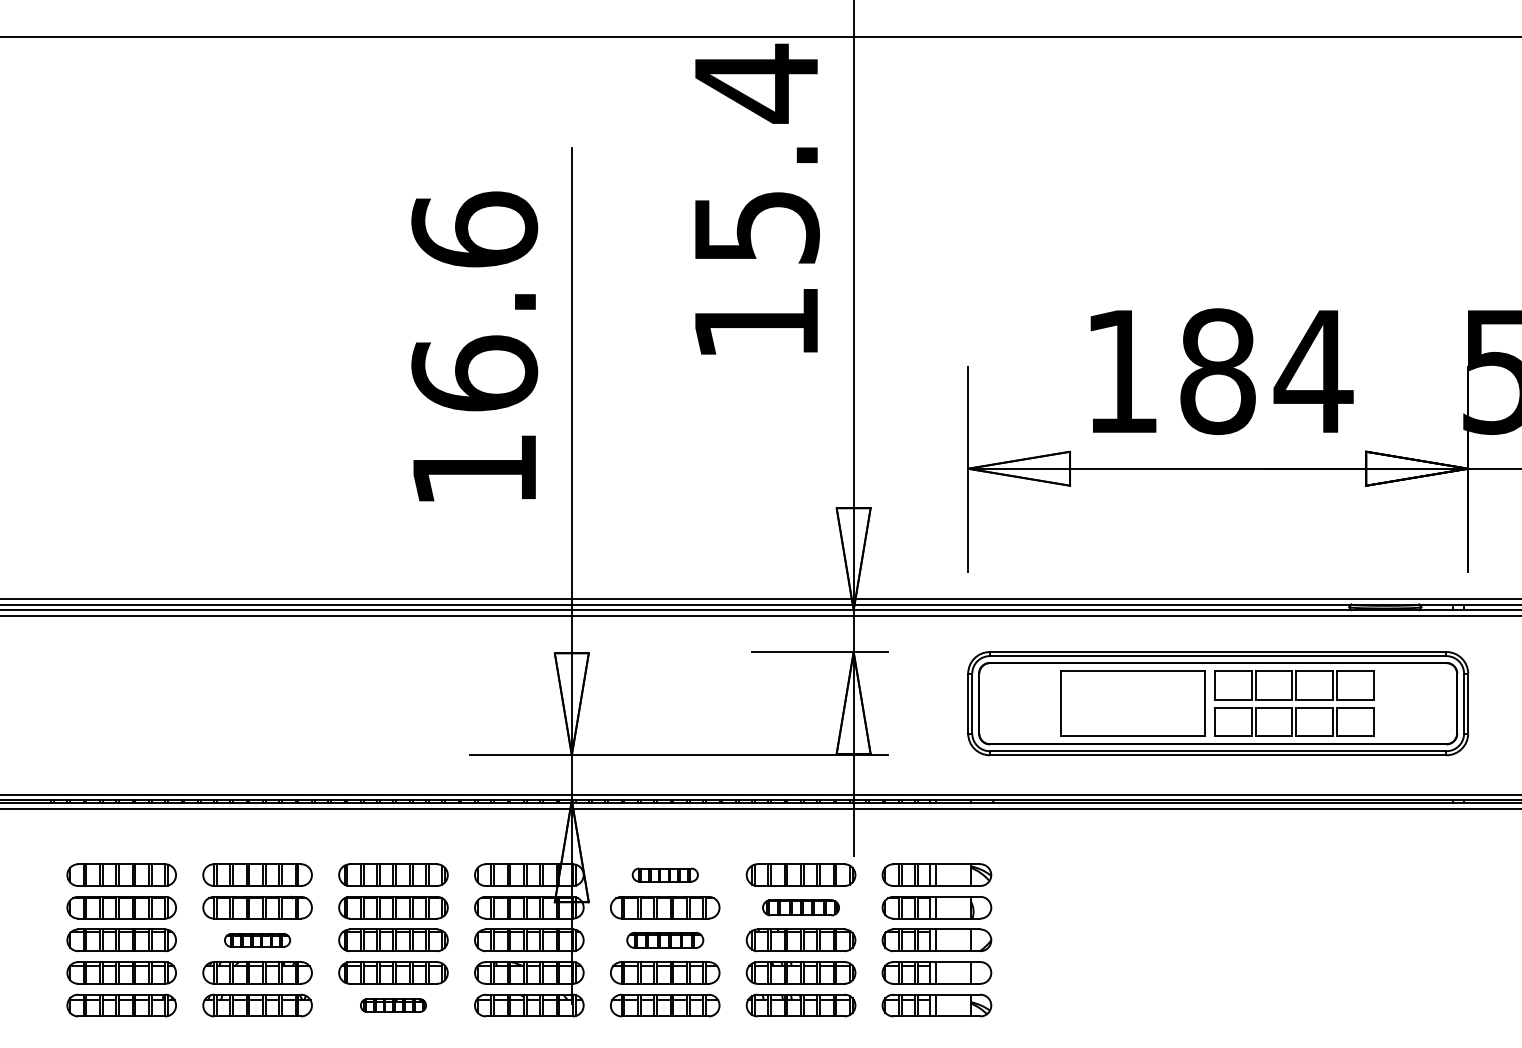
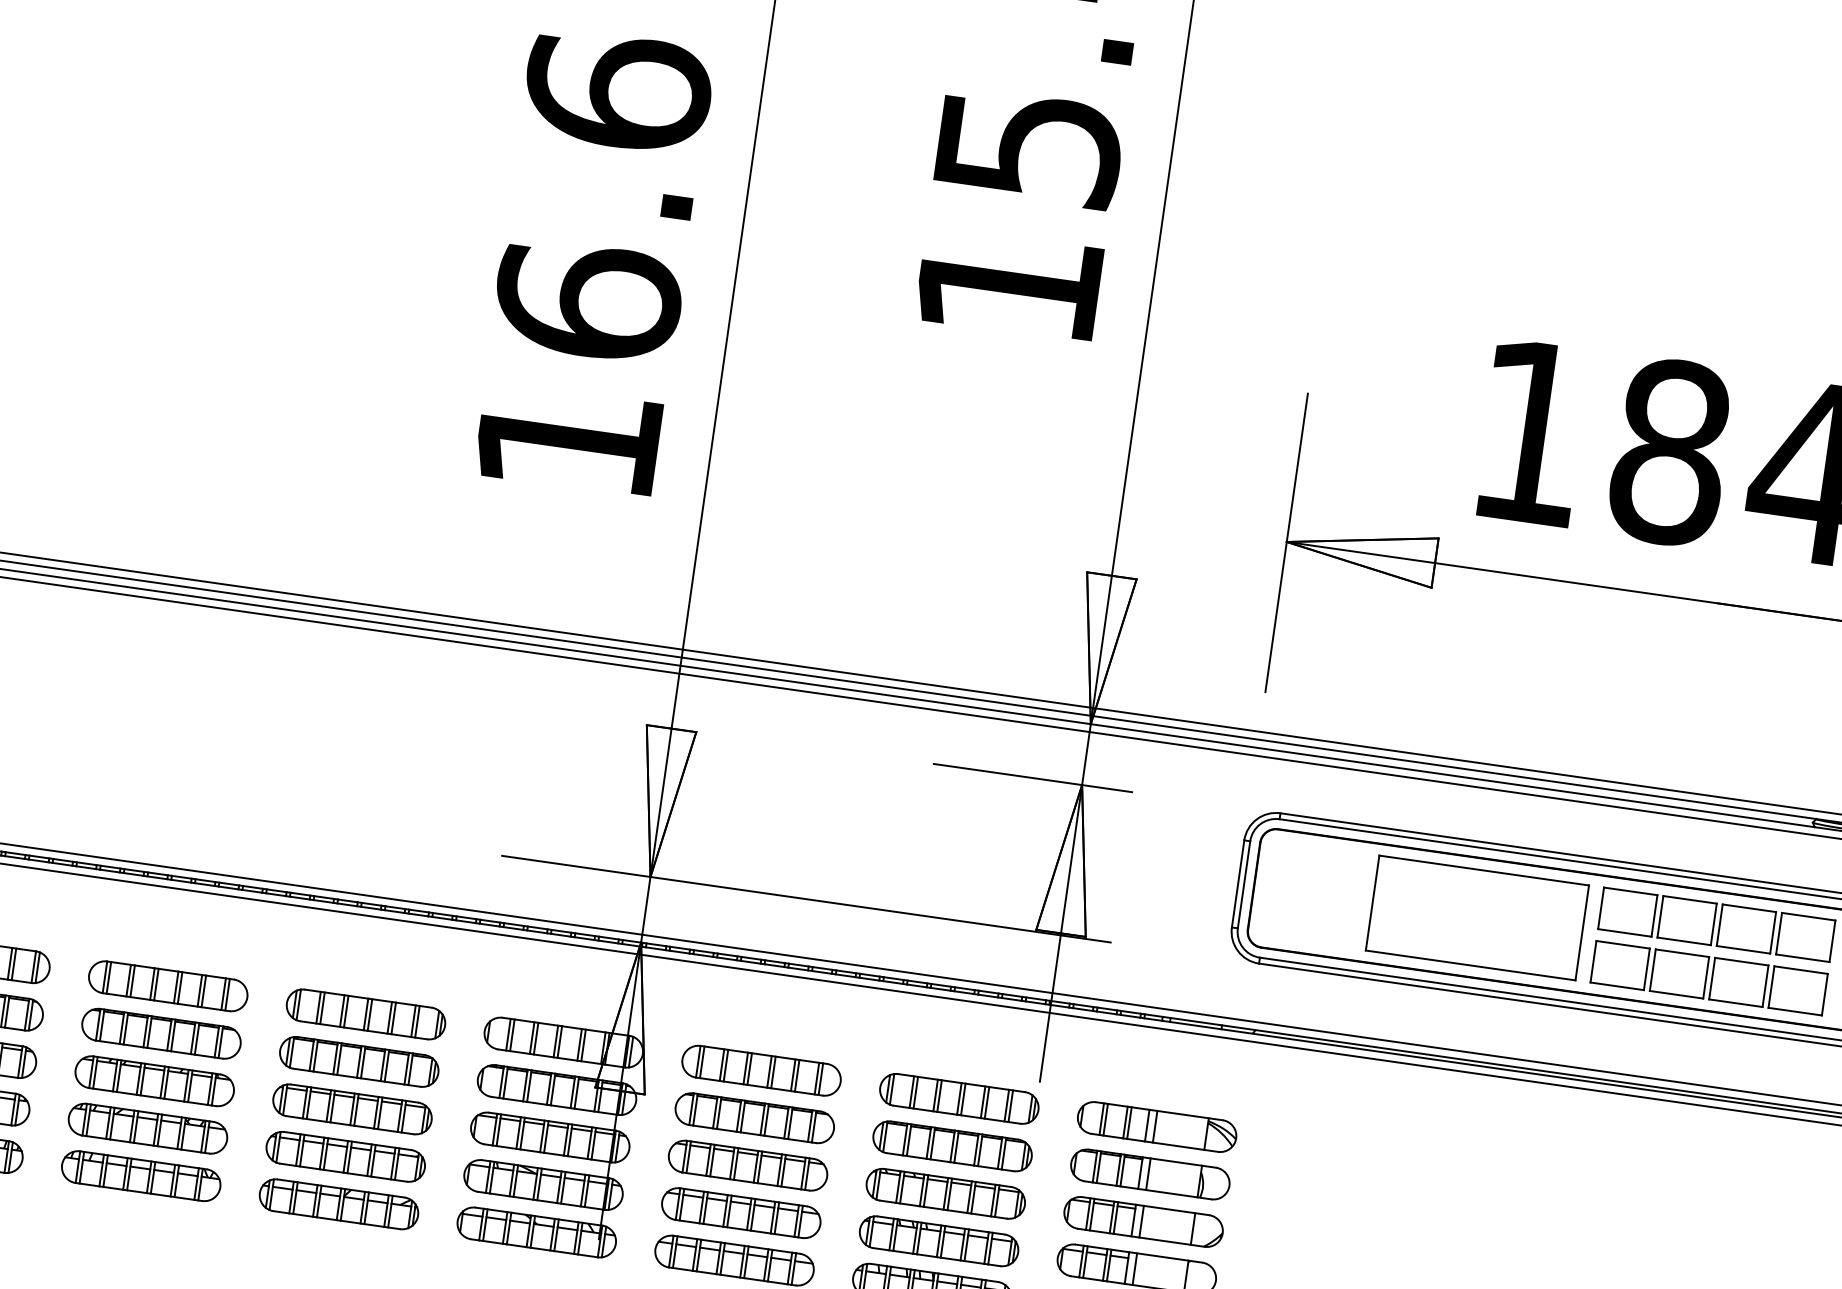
part: (665, 874) -> (762, 1069), size x1.67
part: (800, 907) -> (951, 1145), size x1.43
part: (257, 940) -> (154, 1081), size x1.67
part: (665, 940) -> (748, 1165), size x1.43
part: (393, 1005) -> (339, 1204), size x1.67

